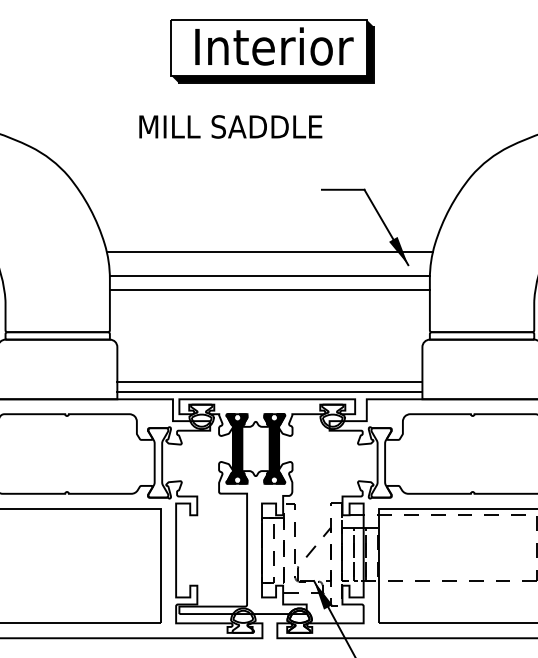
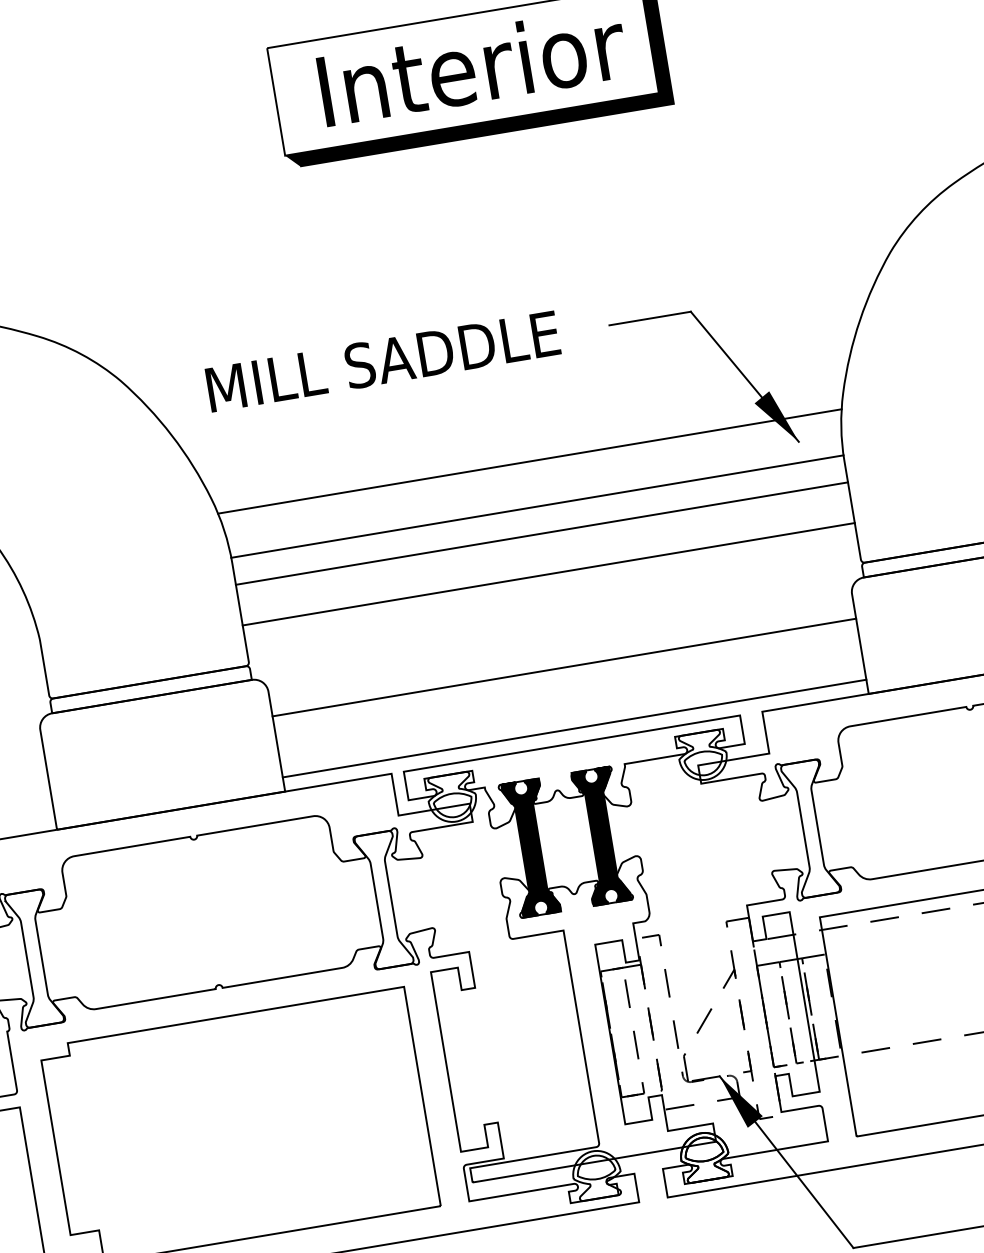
text: (230, 126) -> (382, 360), moved
line: (269, 311) -> (548, 574), added
line: (269, 381) -> (563, 666), moved

